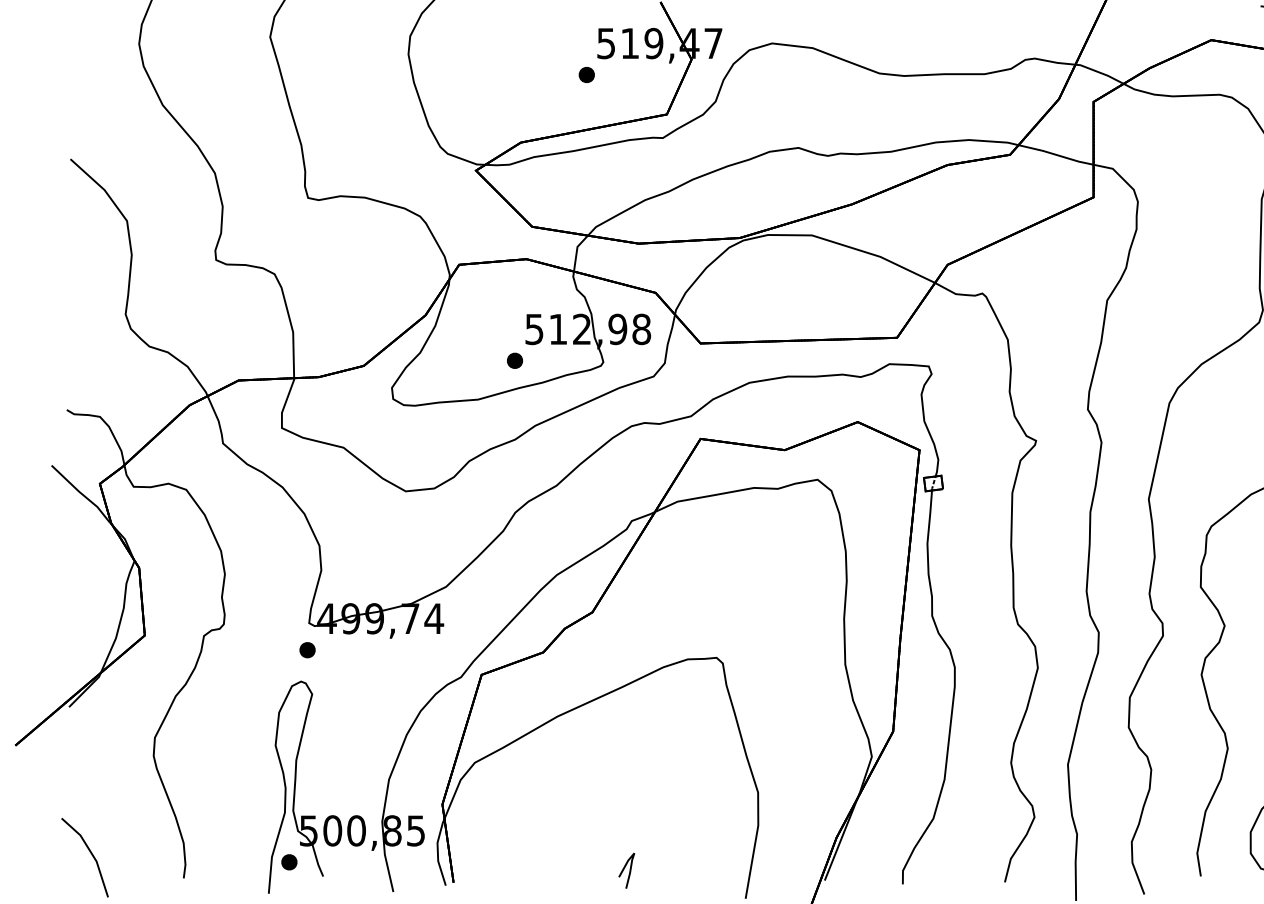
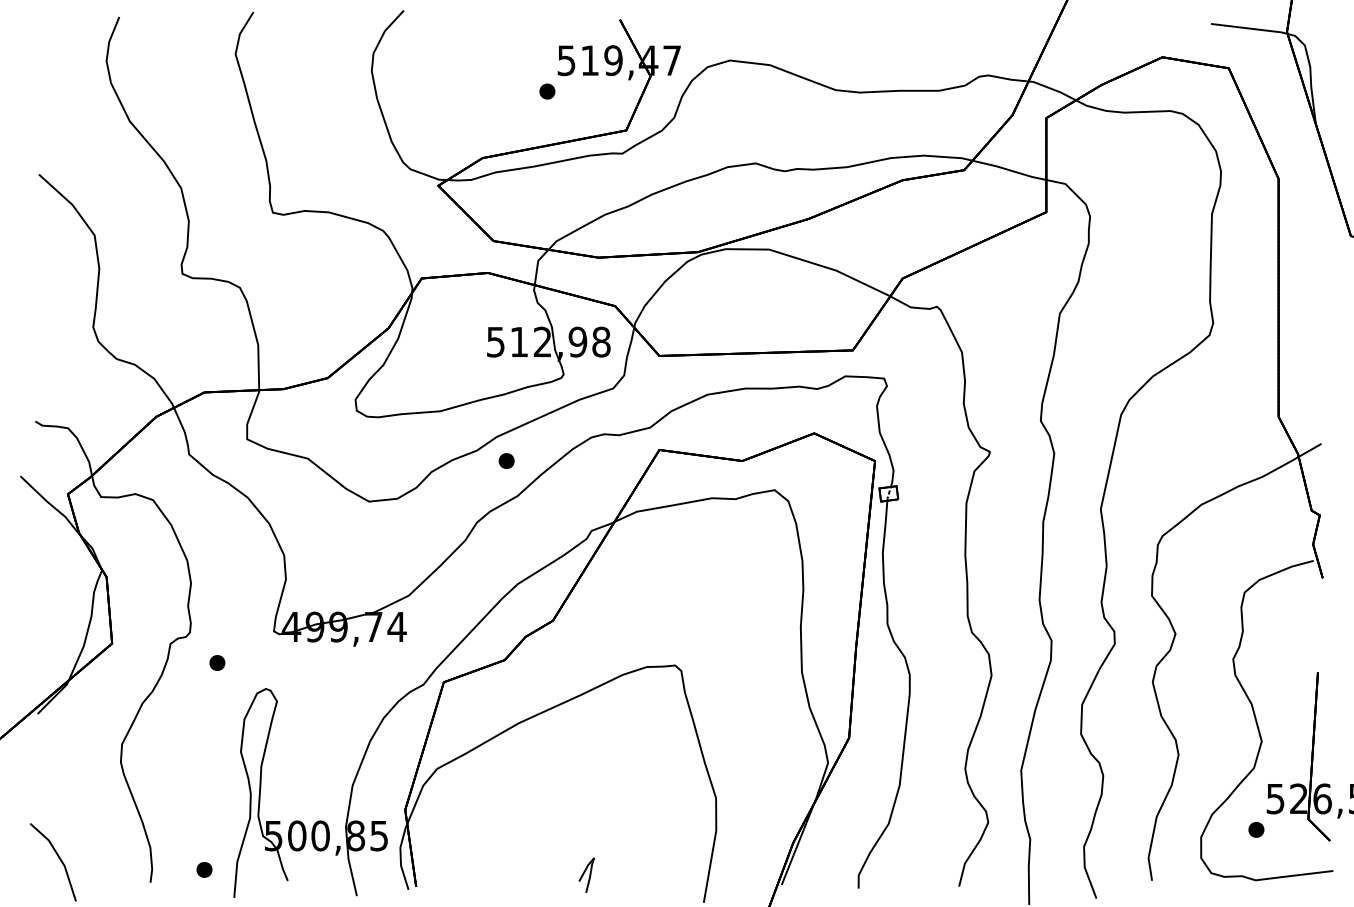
part: (514, 360) -> (506, 460), moved
part: (307, 649) -> (217, 662), moved
part: (289, 861) -> (204, 869), moved

